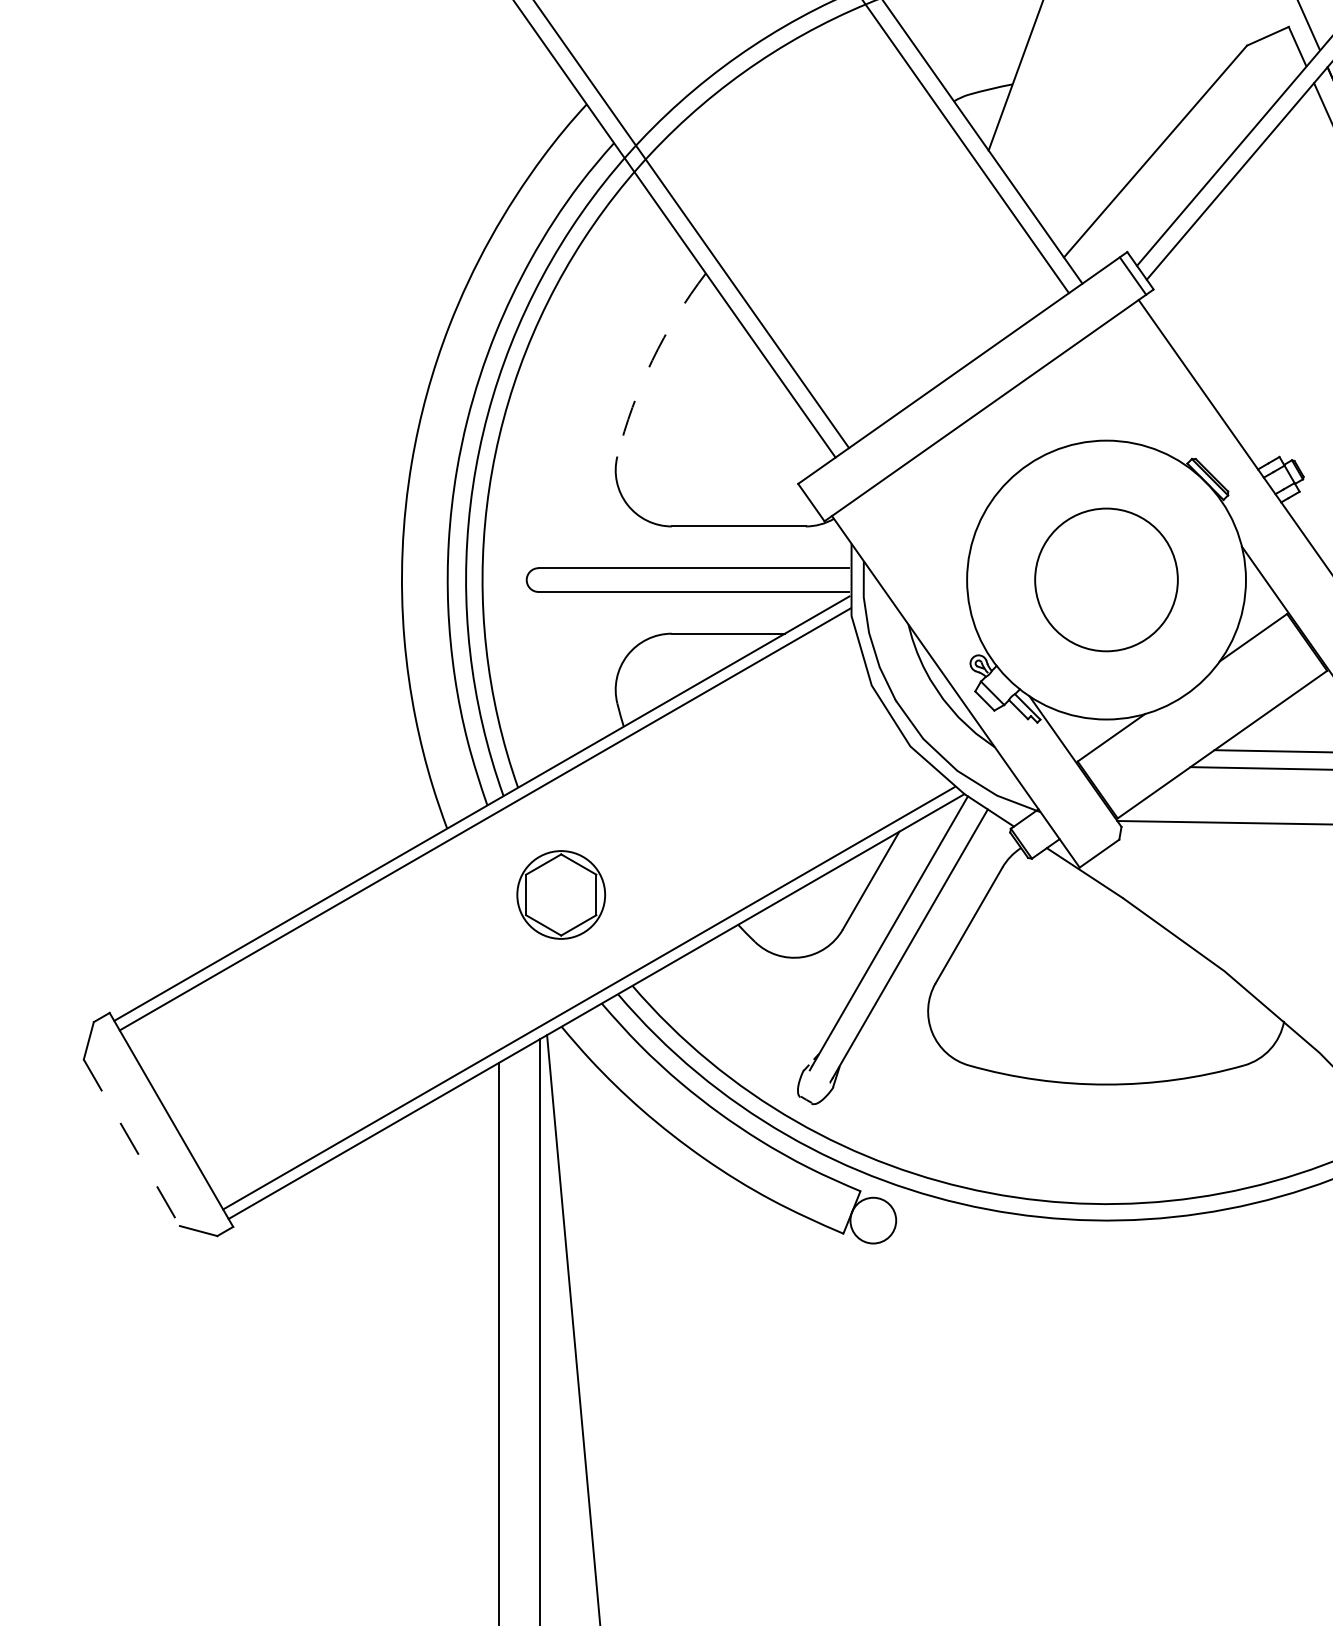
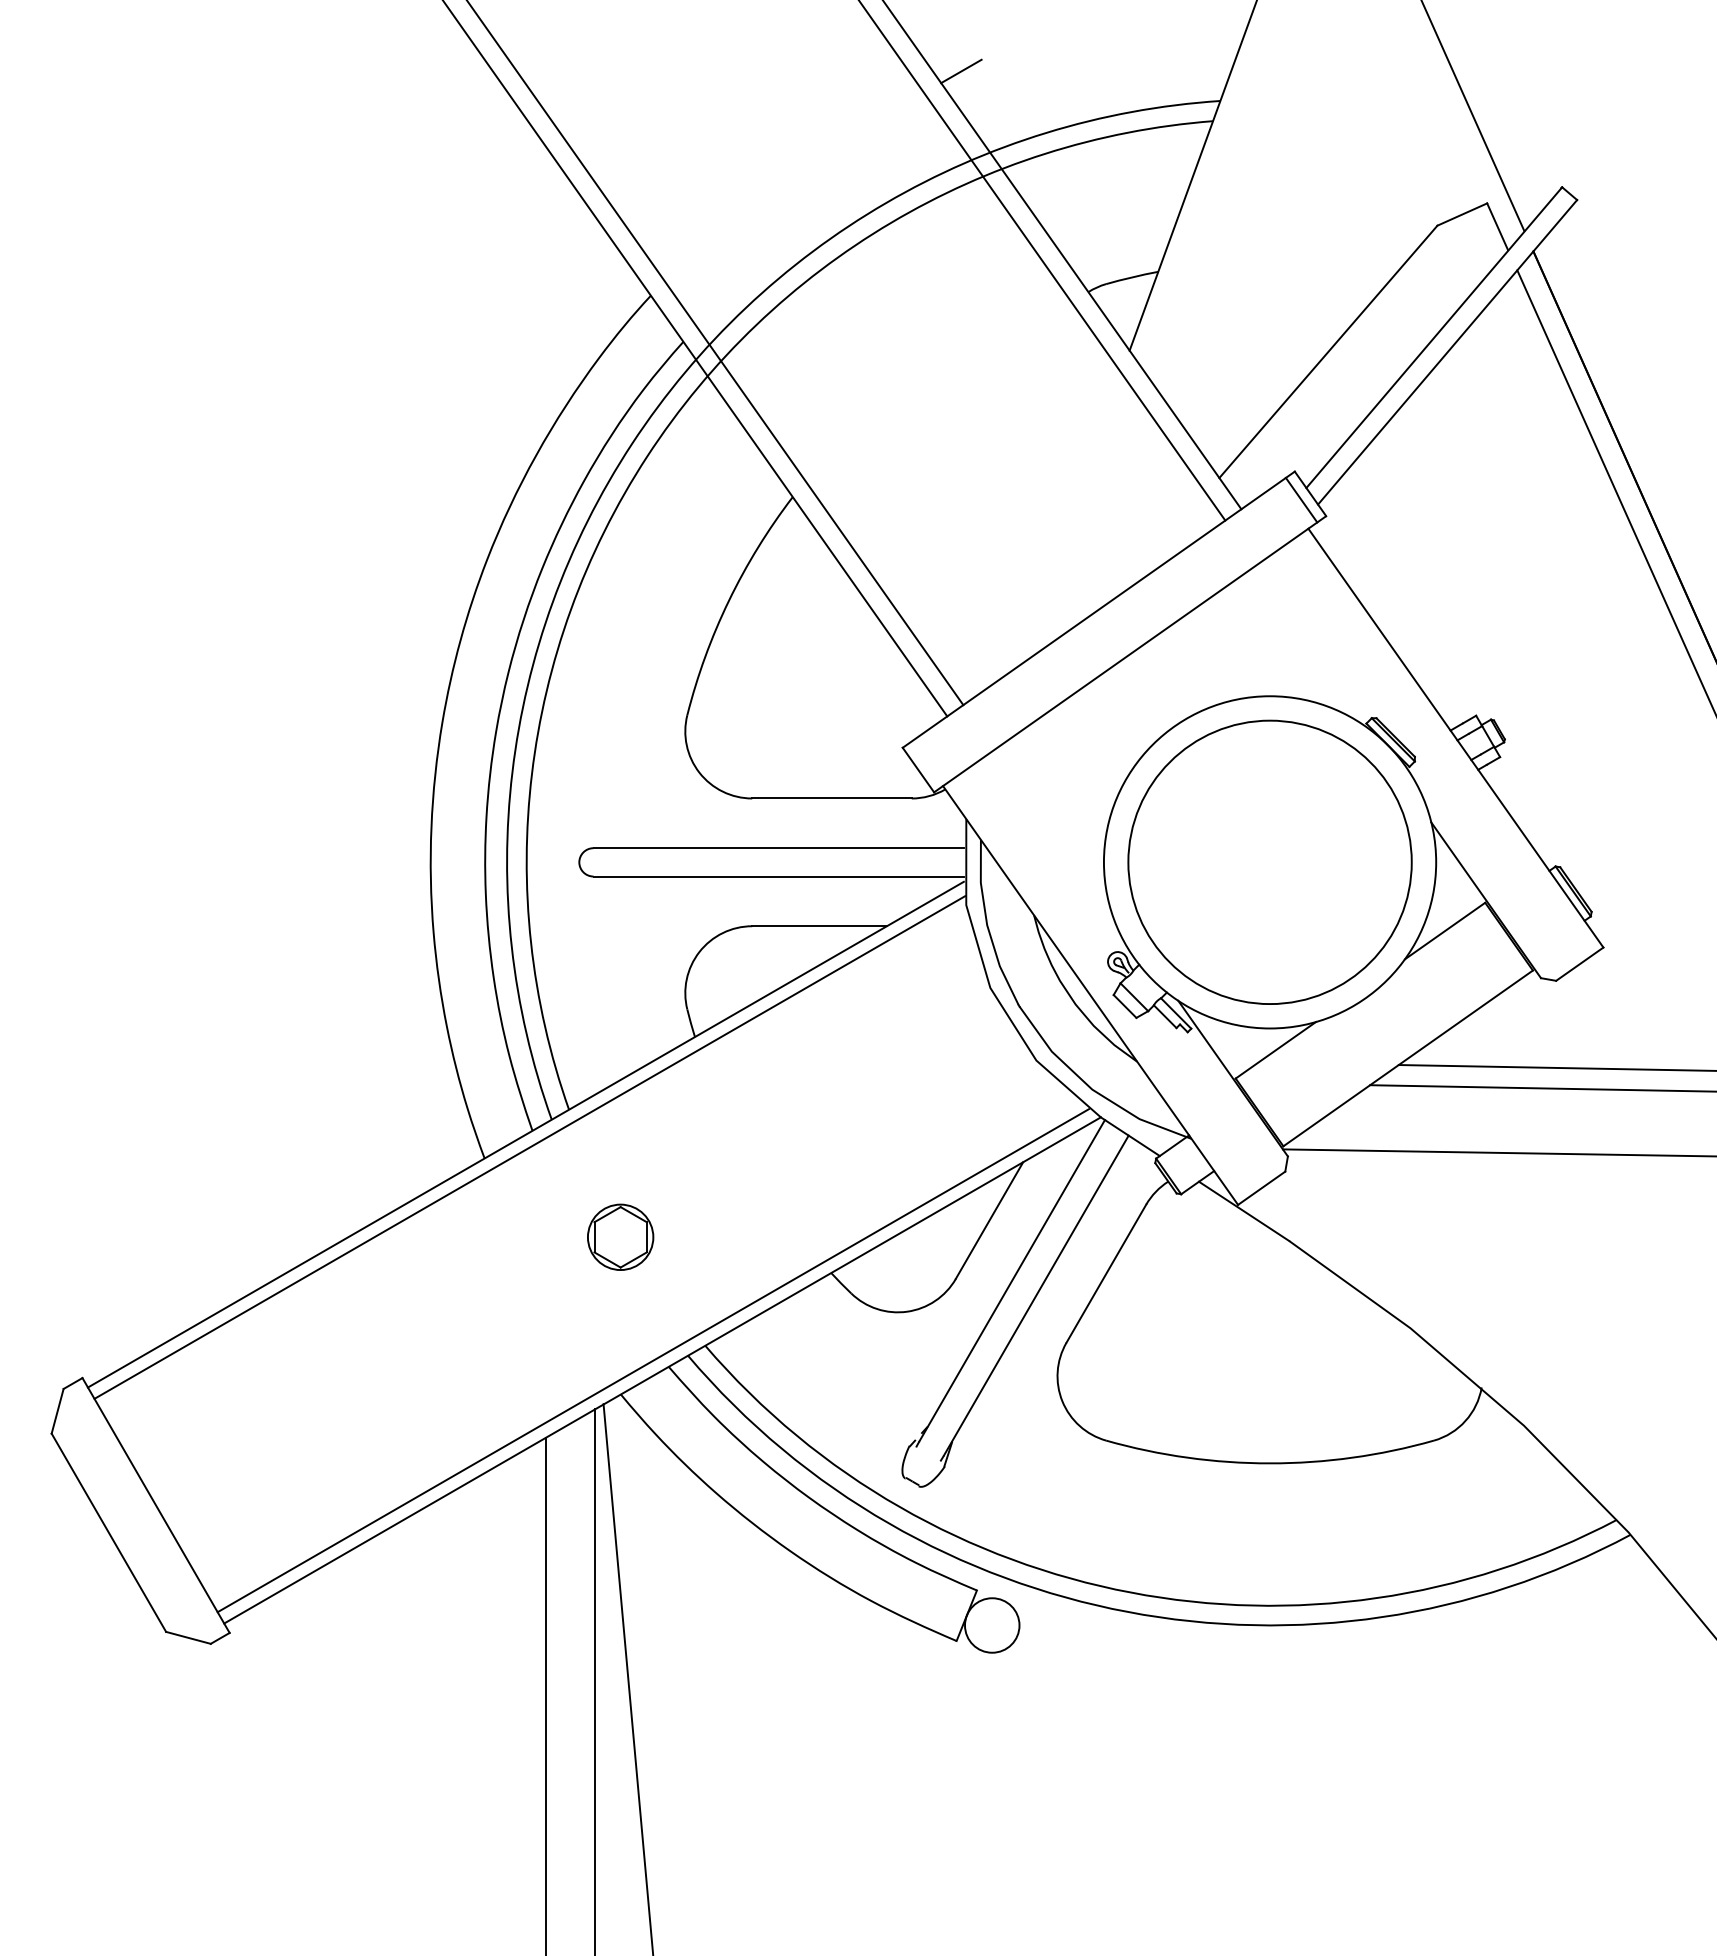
arc: (651, 360) -> (728, 600), dashed -> solid
circle: (1106, 579) -> (1269, 861), size x1.67
part: (561, 894) -> (620, 1236), size x0.62
line: (132, 1143) -> (109, 1533), dashed -> solid

